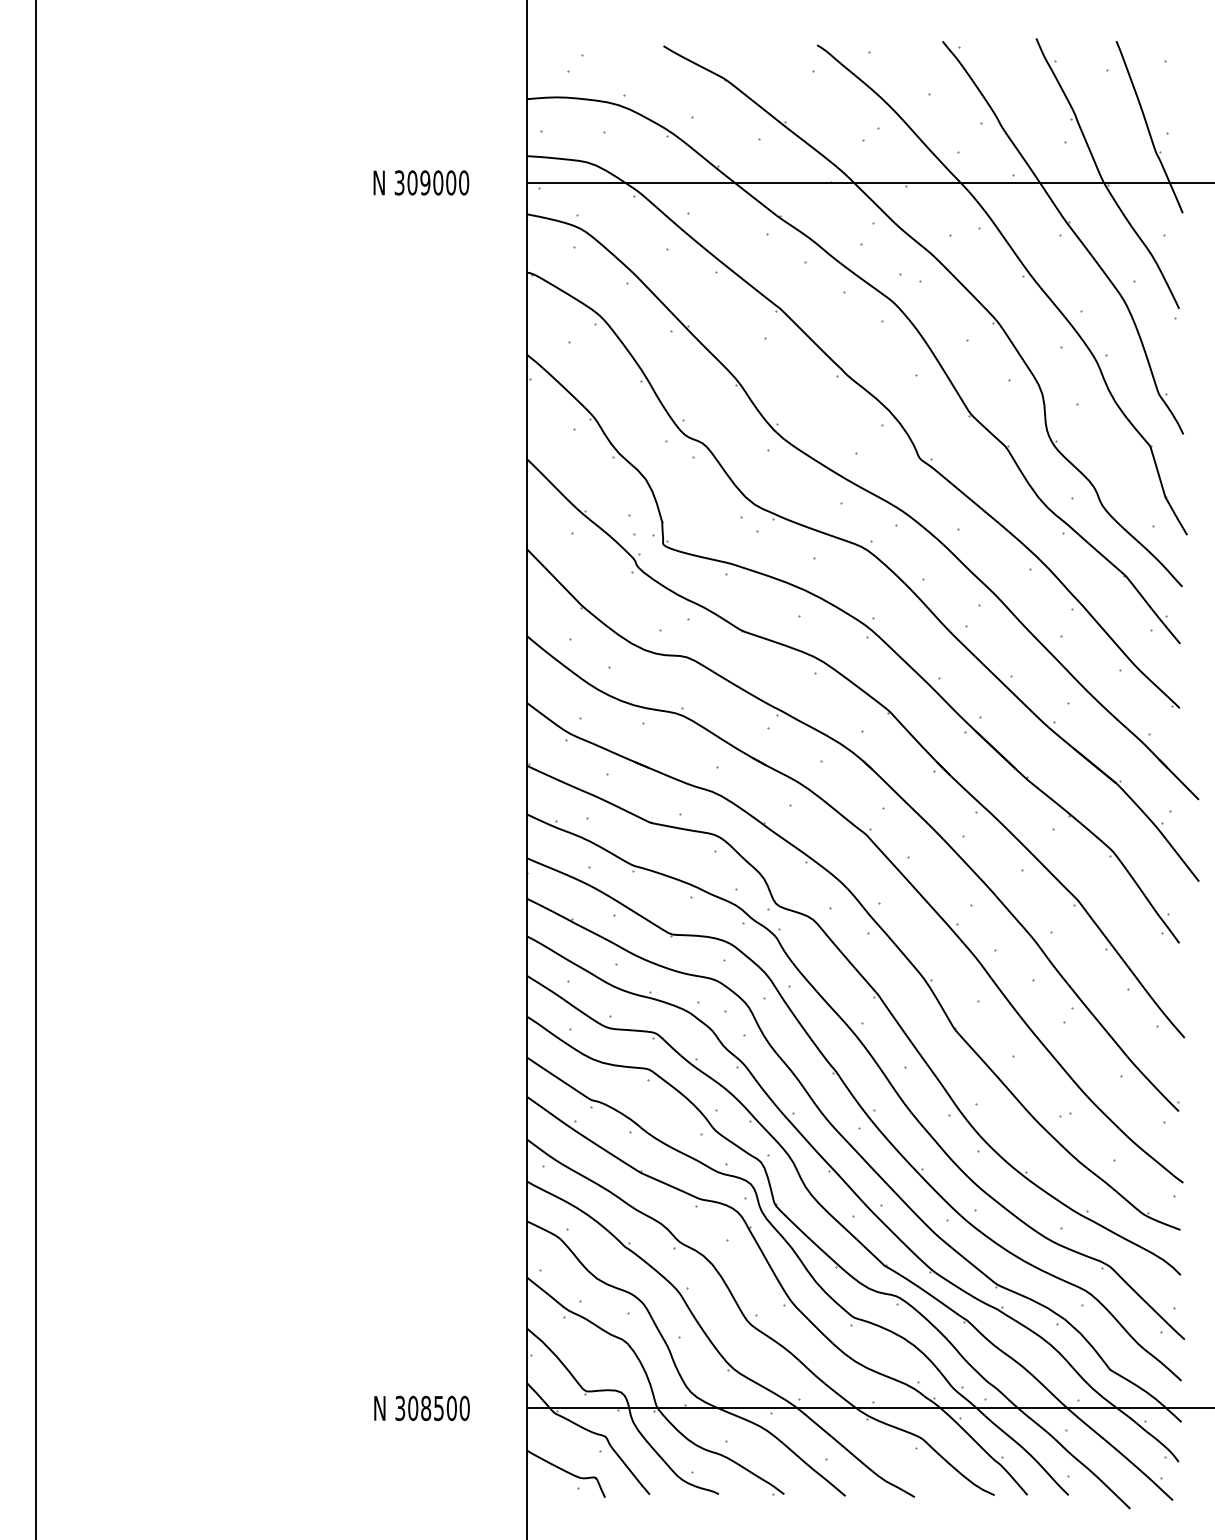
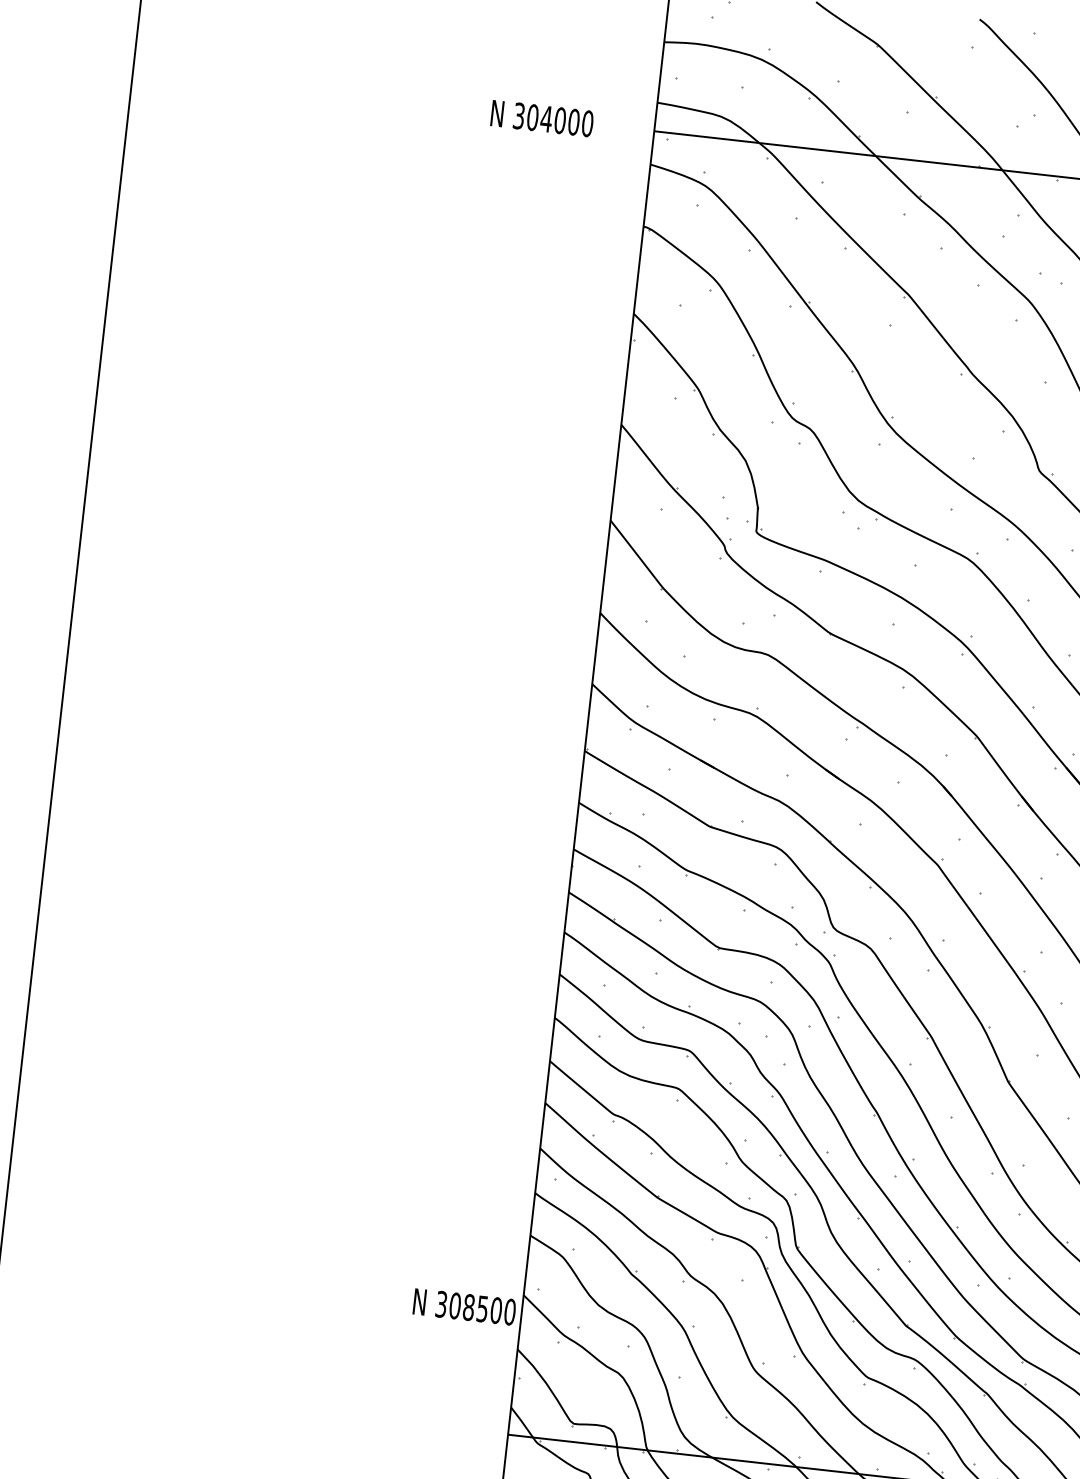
text: (425, 182) -> (546, 118), 309000 -> 304000
text: (421, 1408) -> (464, 1307), moved

